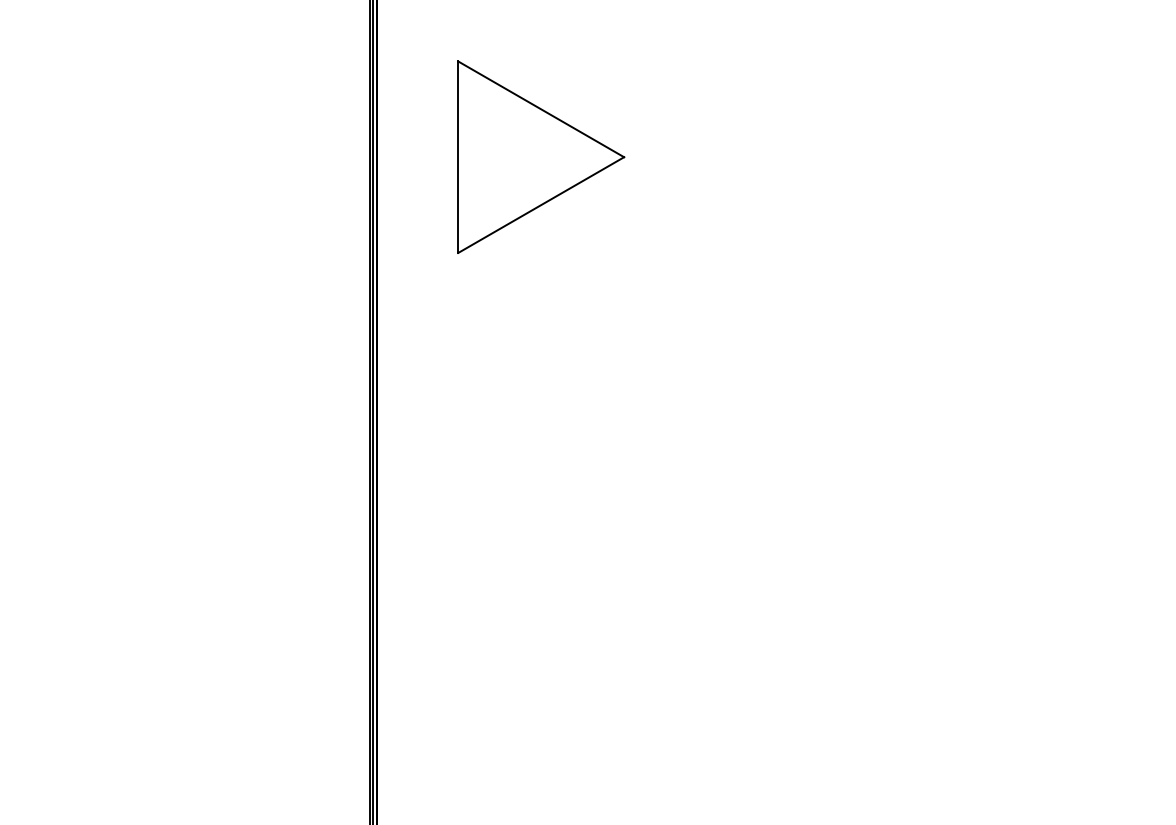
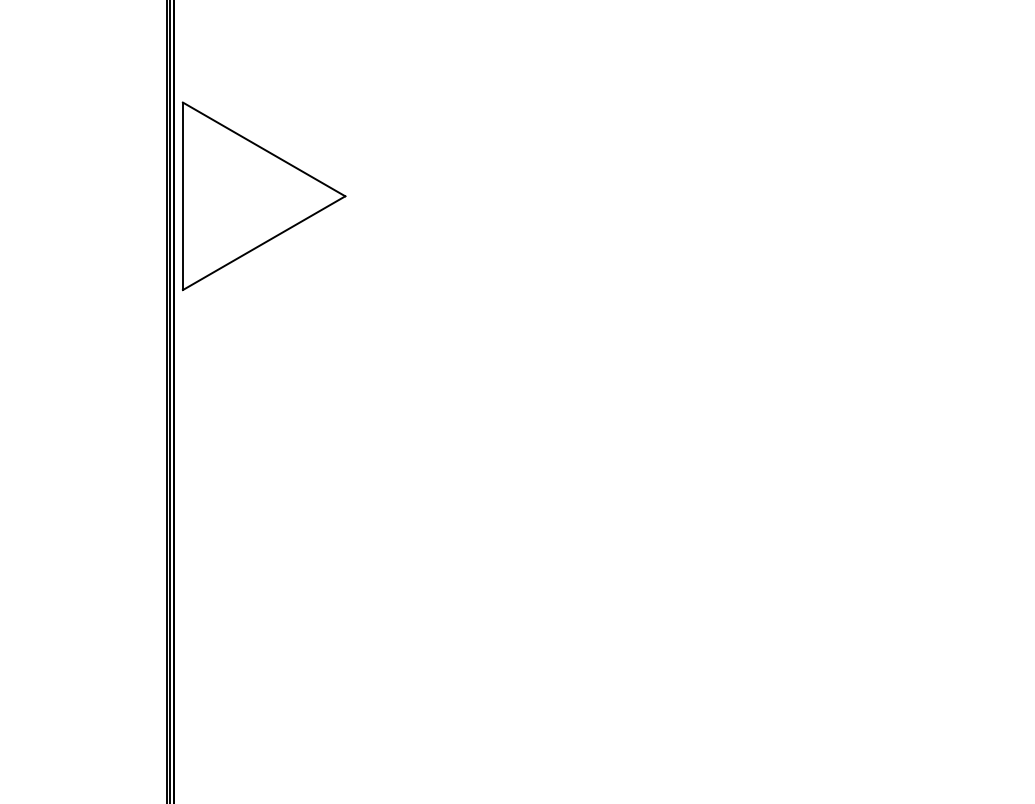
part: (541, 156) -> (264, 195), moved

